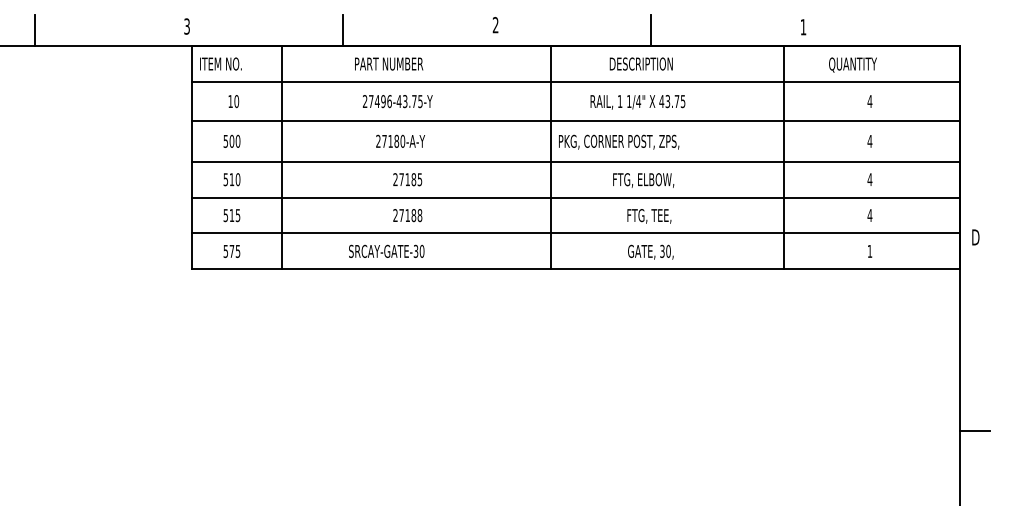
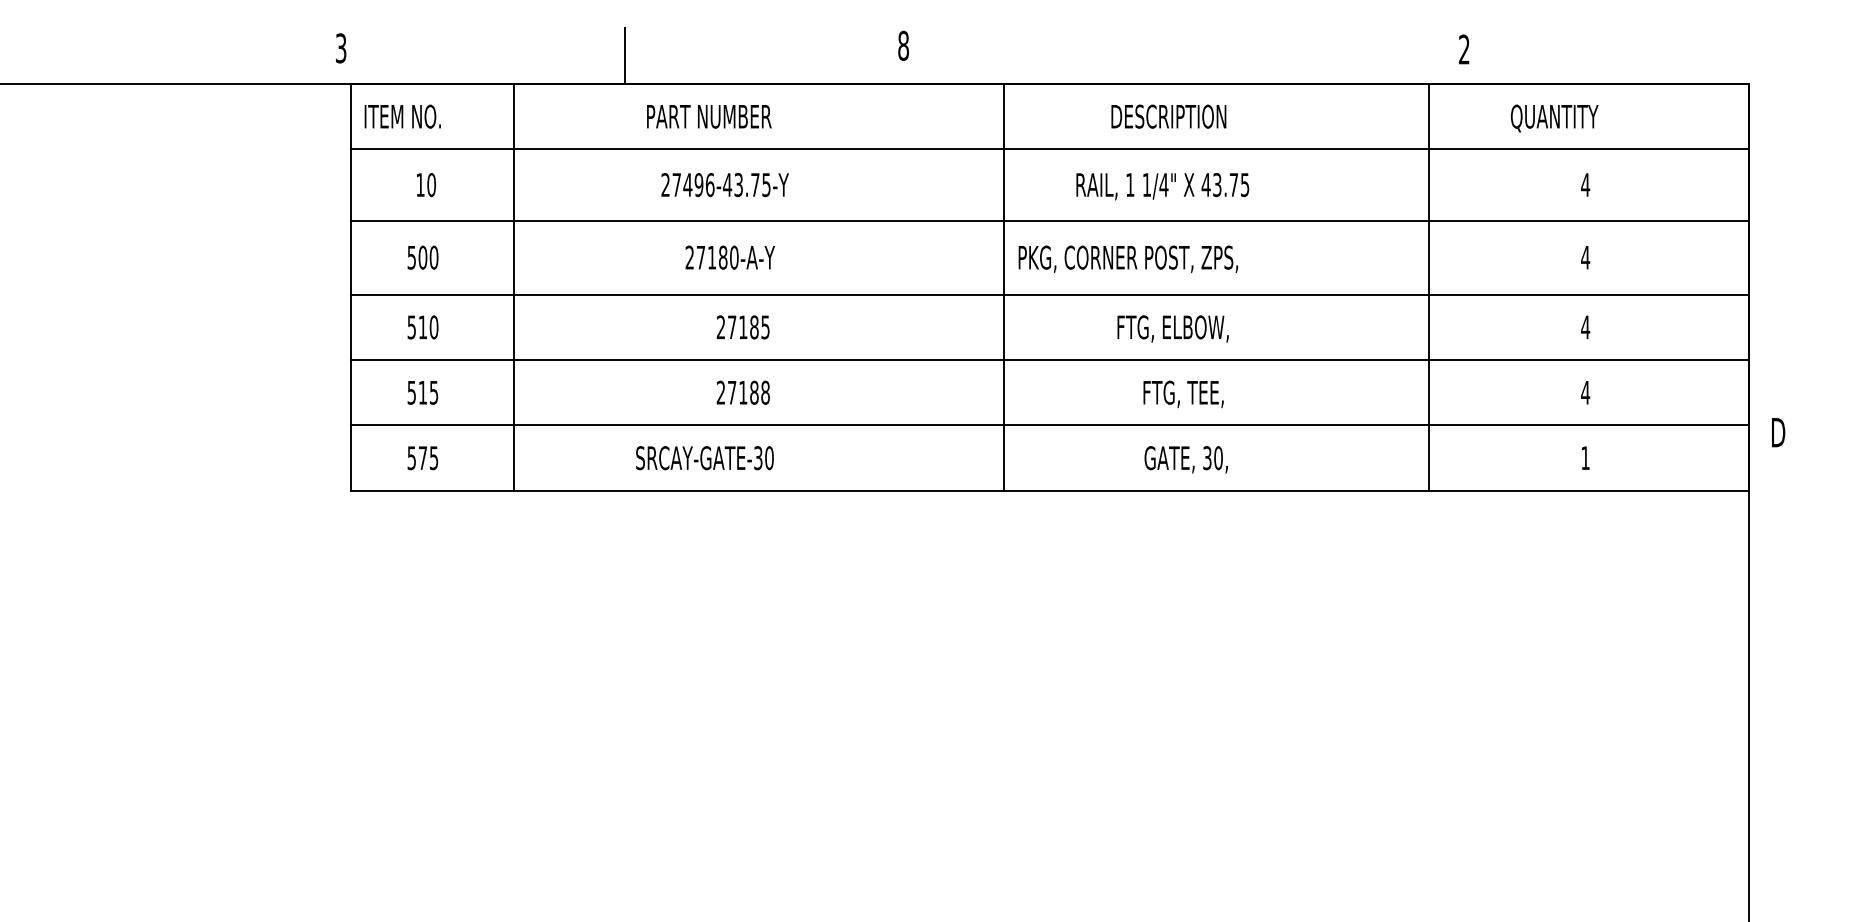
text: (495, 25) -> (903, 46), 2 -> 8
text: (803, 27) -> (1464, 50), 1 -> 2
line: (34, 30) -> (63, 55), removed
line: (651, 30) -> (1187, 55), removed
line: (974, 431) -> (1776, 786), removed

